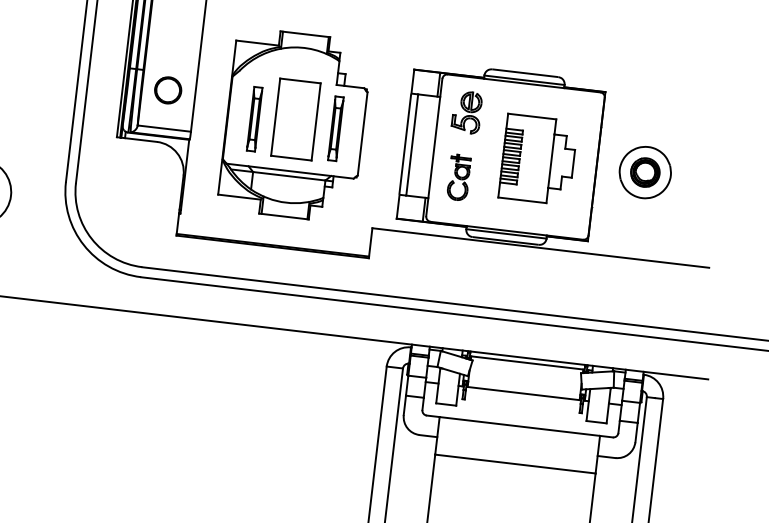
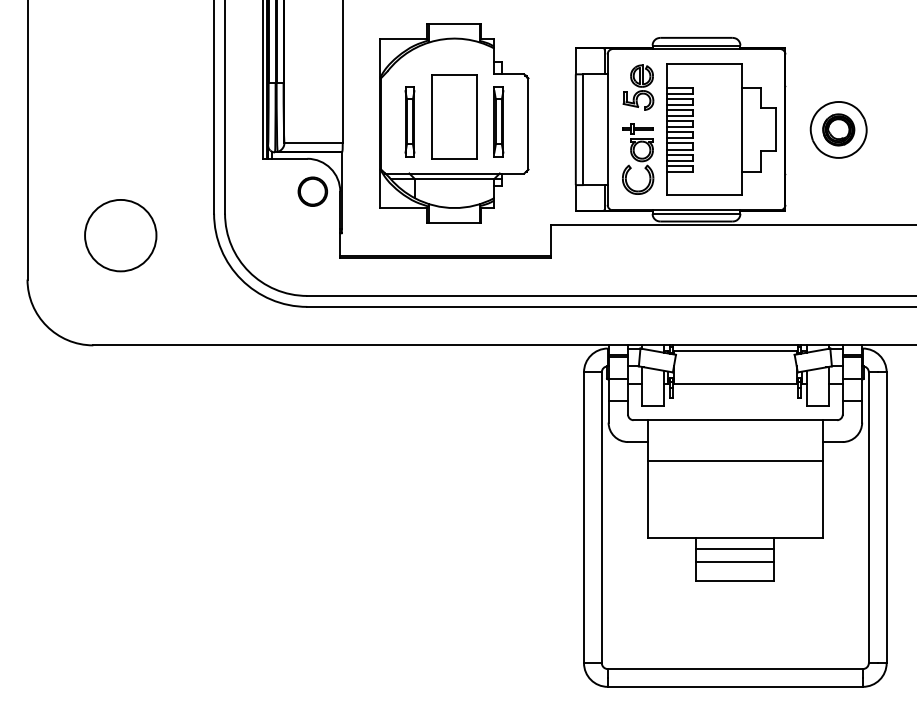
part: (167, 90) -> (312, 191), moved
part: (538, 159) -> (721, 129), size x1.43
part: (459, 177) -> (638, 158), size x1.43

